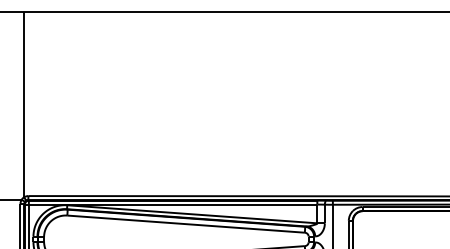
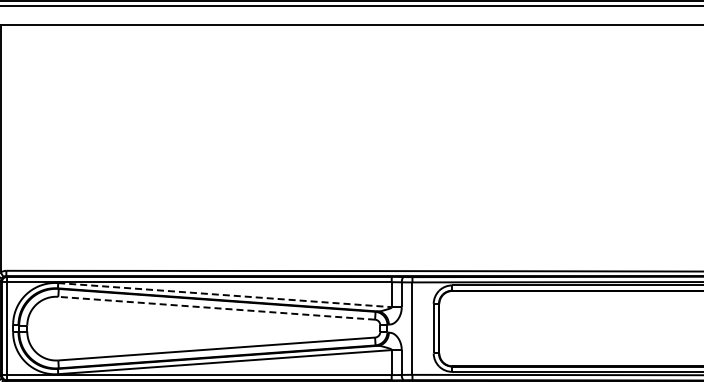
line: (192, 214) -> (225, 295), solid -> dashed
line: (185, 224) -> (216, 308), solid -> dashed

